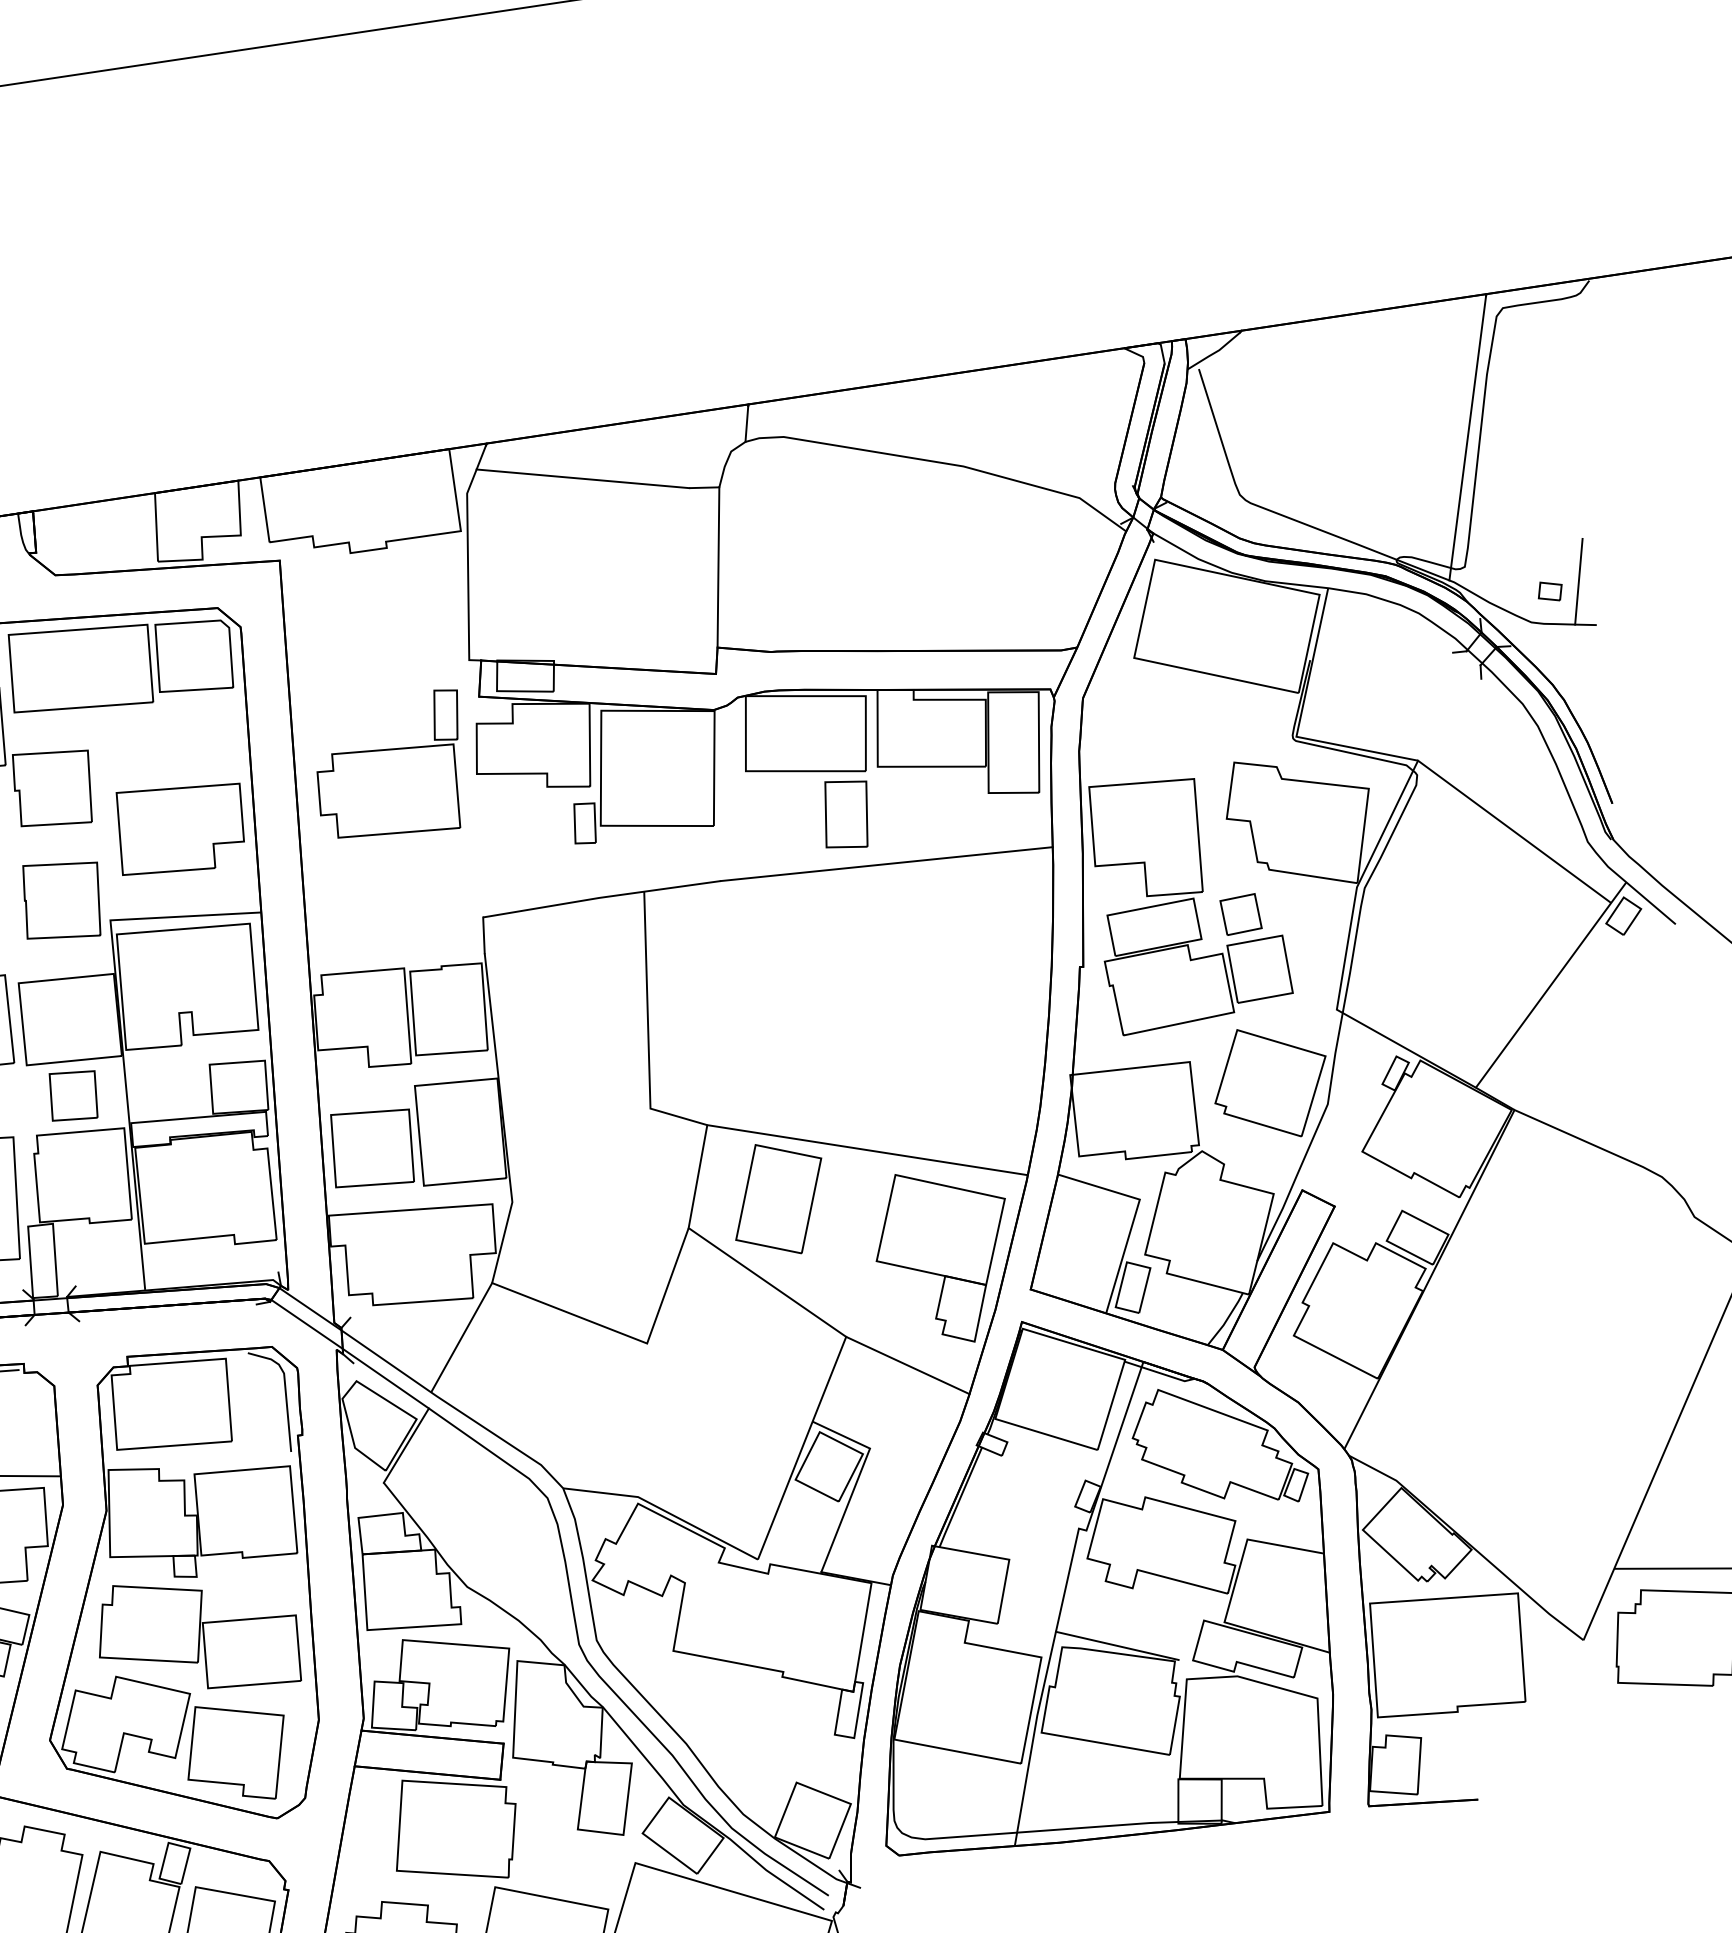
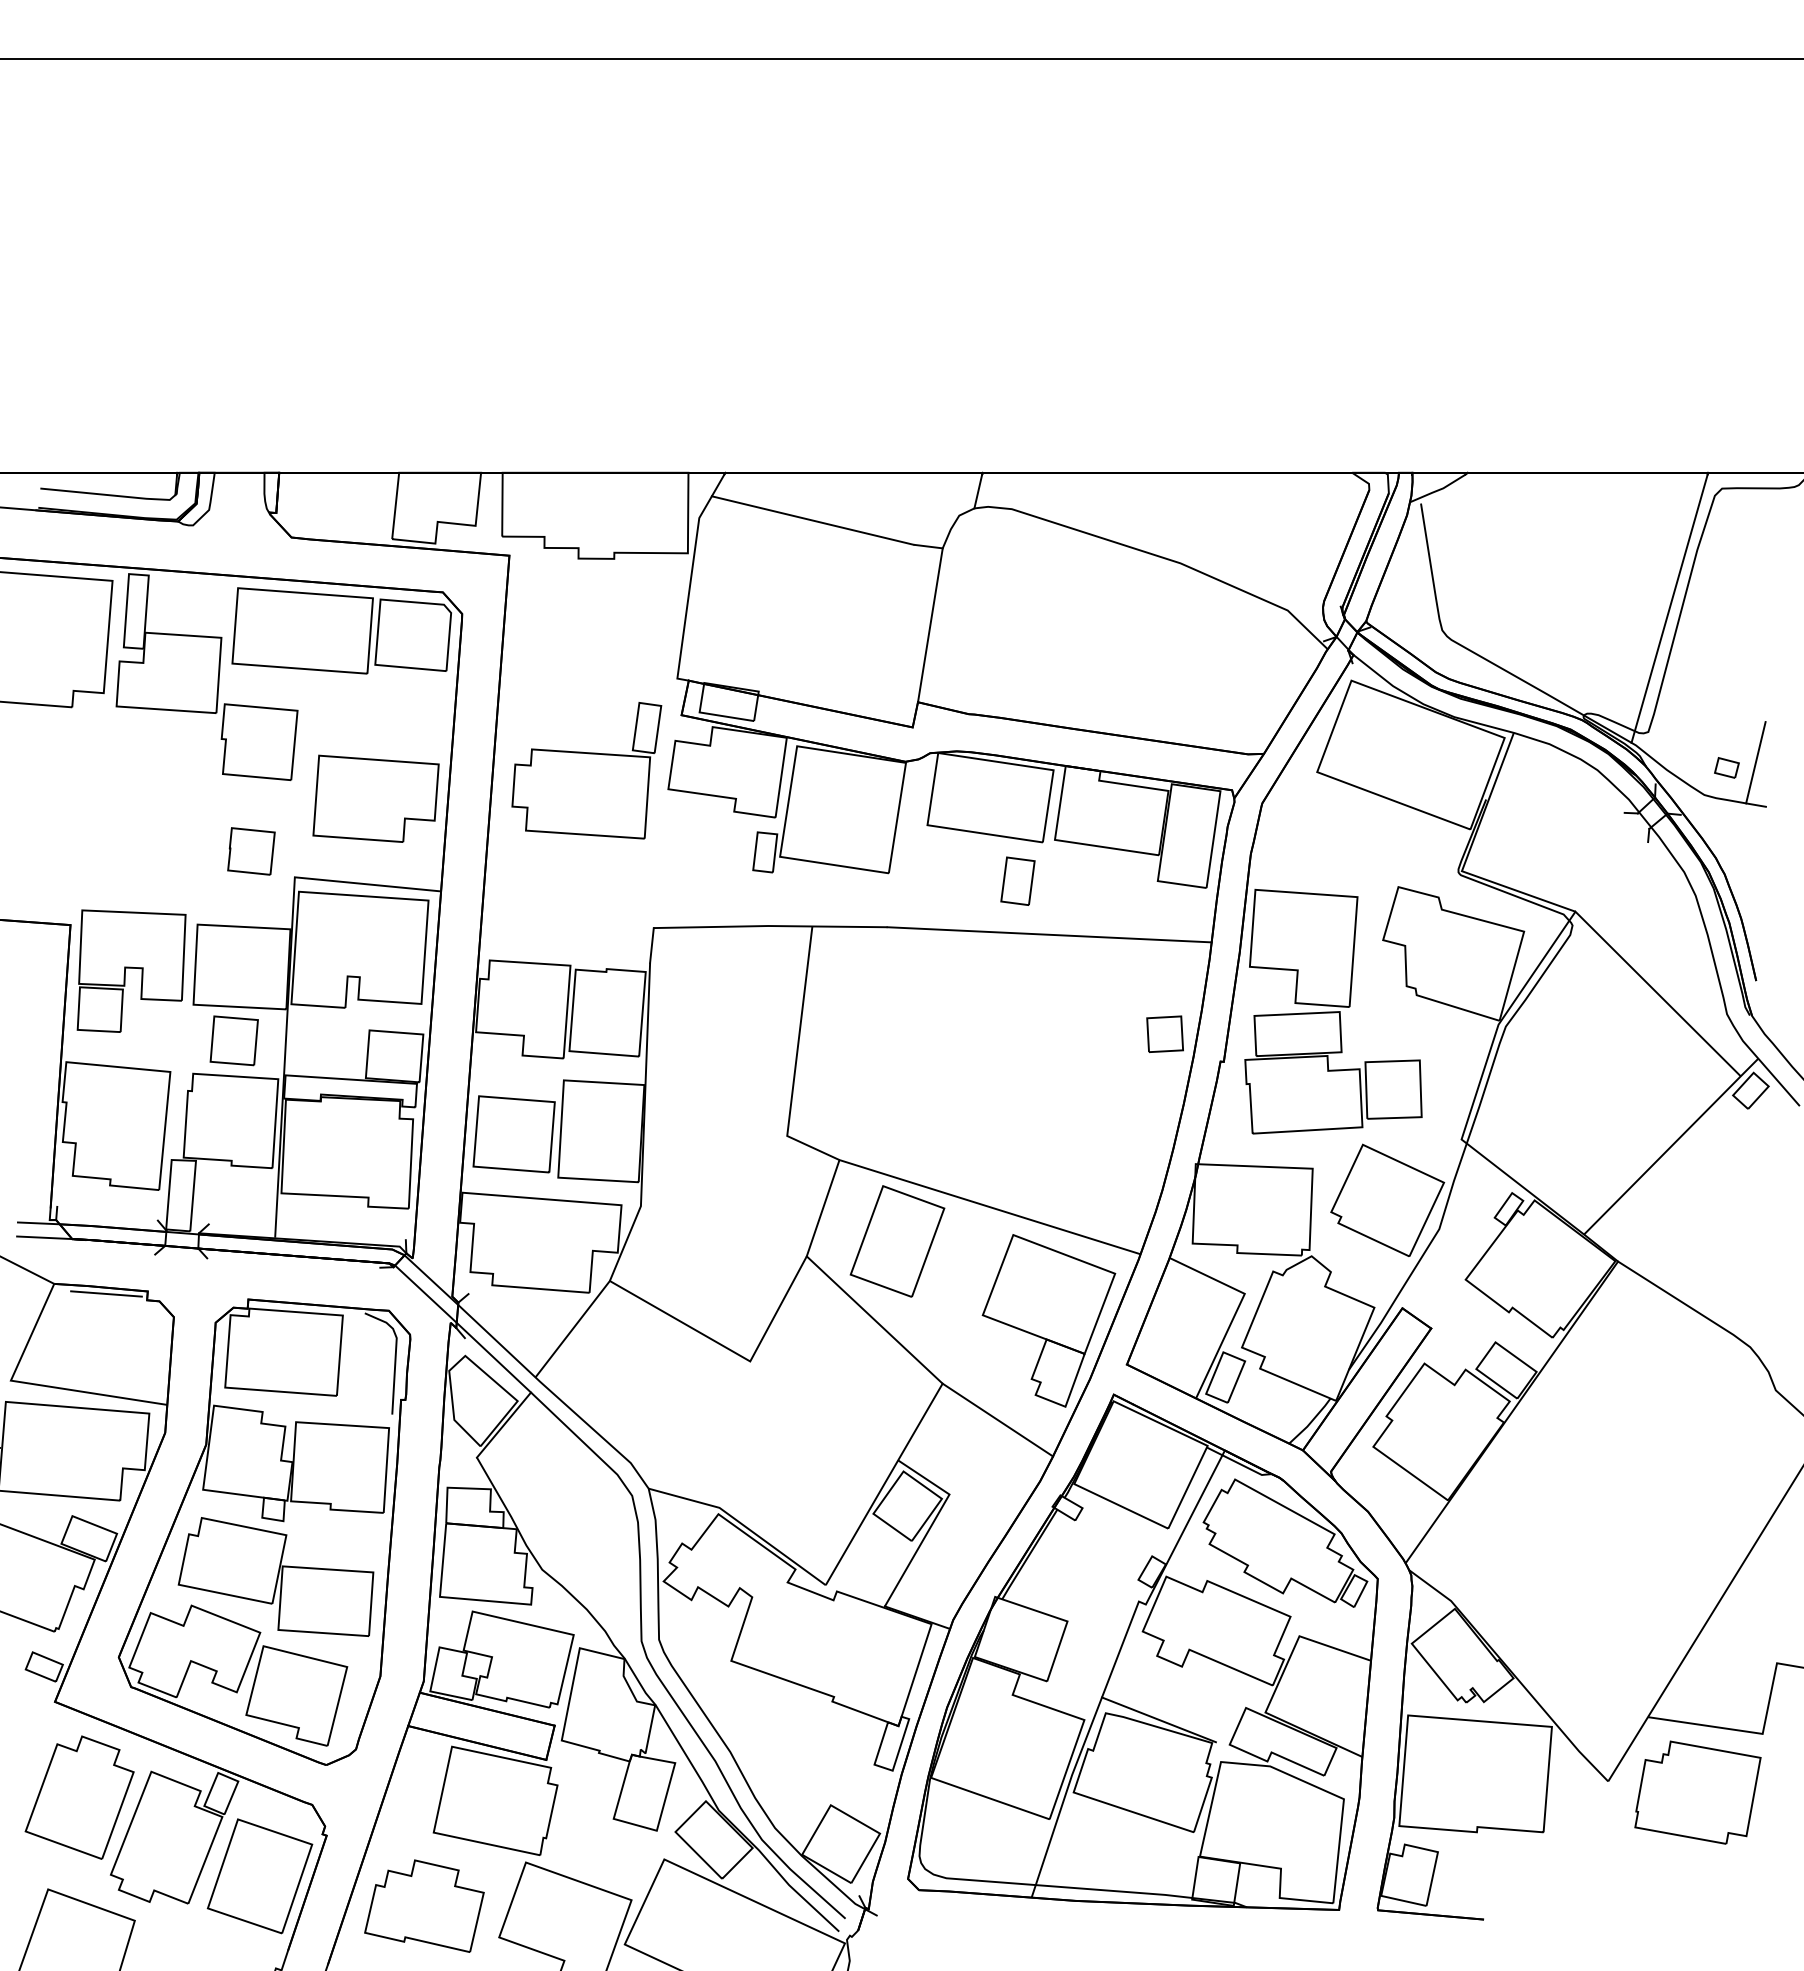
part: (845, 814) -> (1017, 881), size x0.7
part: (62, 900) -> (251, 851), size x0.6
part: (1240, 913) -> (1164, 1033), moved

